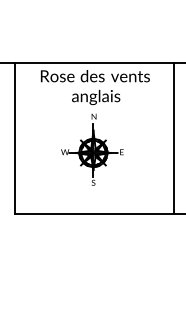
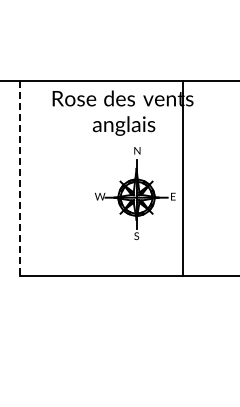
line: (15, 138) -> (19, 178), solid -> dashed
line: (174, 138) -> (183, 178), moved
part: (92, 149) -> (135, 193), moved

